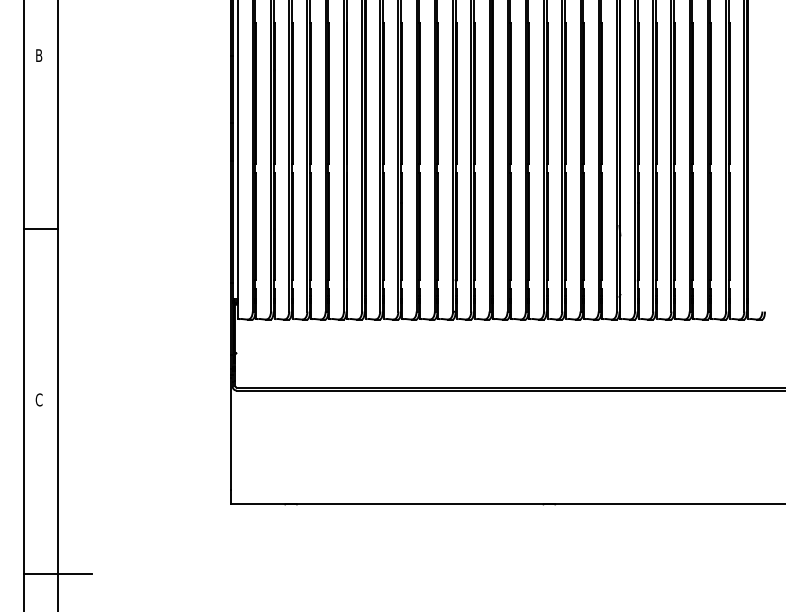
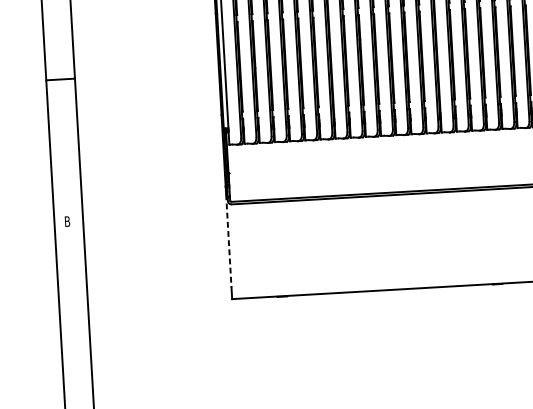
text: (38, 399) -> (66, 221), C -> B
line: (230, 434) -> (228, 241), solid -> dashed
line: (57, 573) -> (91, 365), removed

